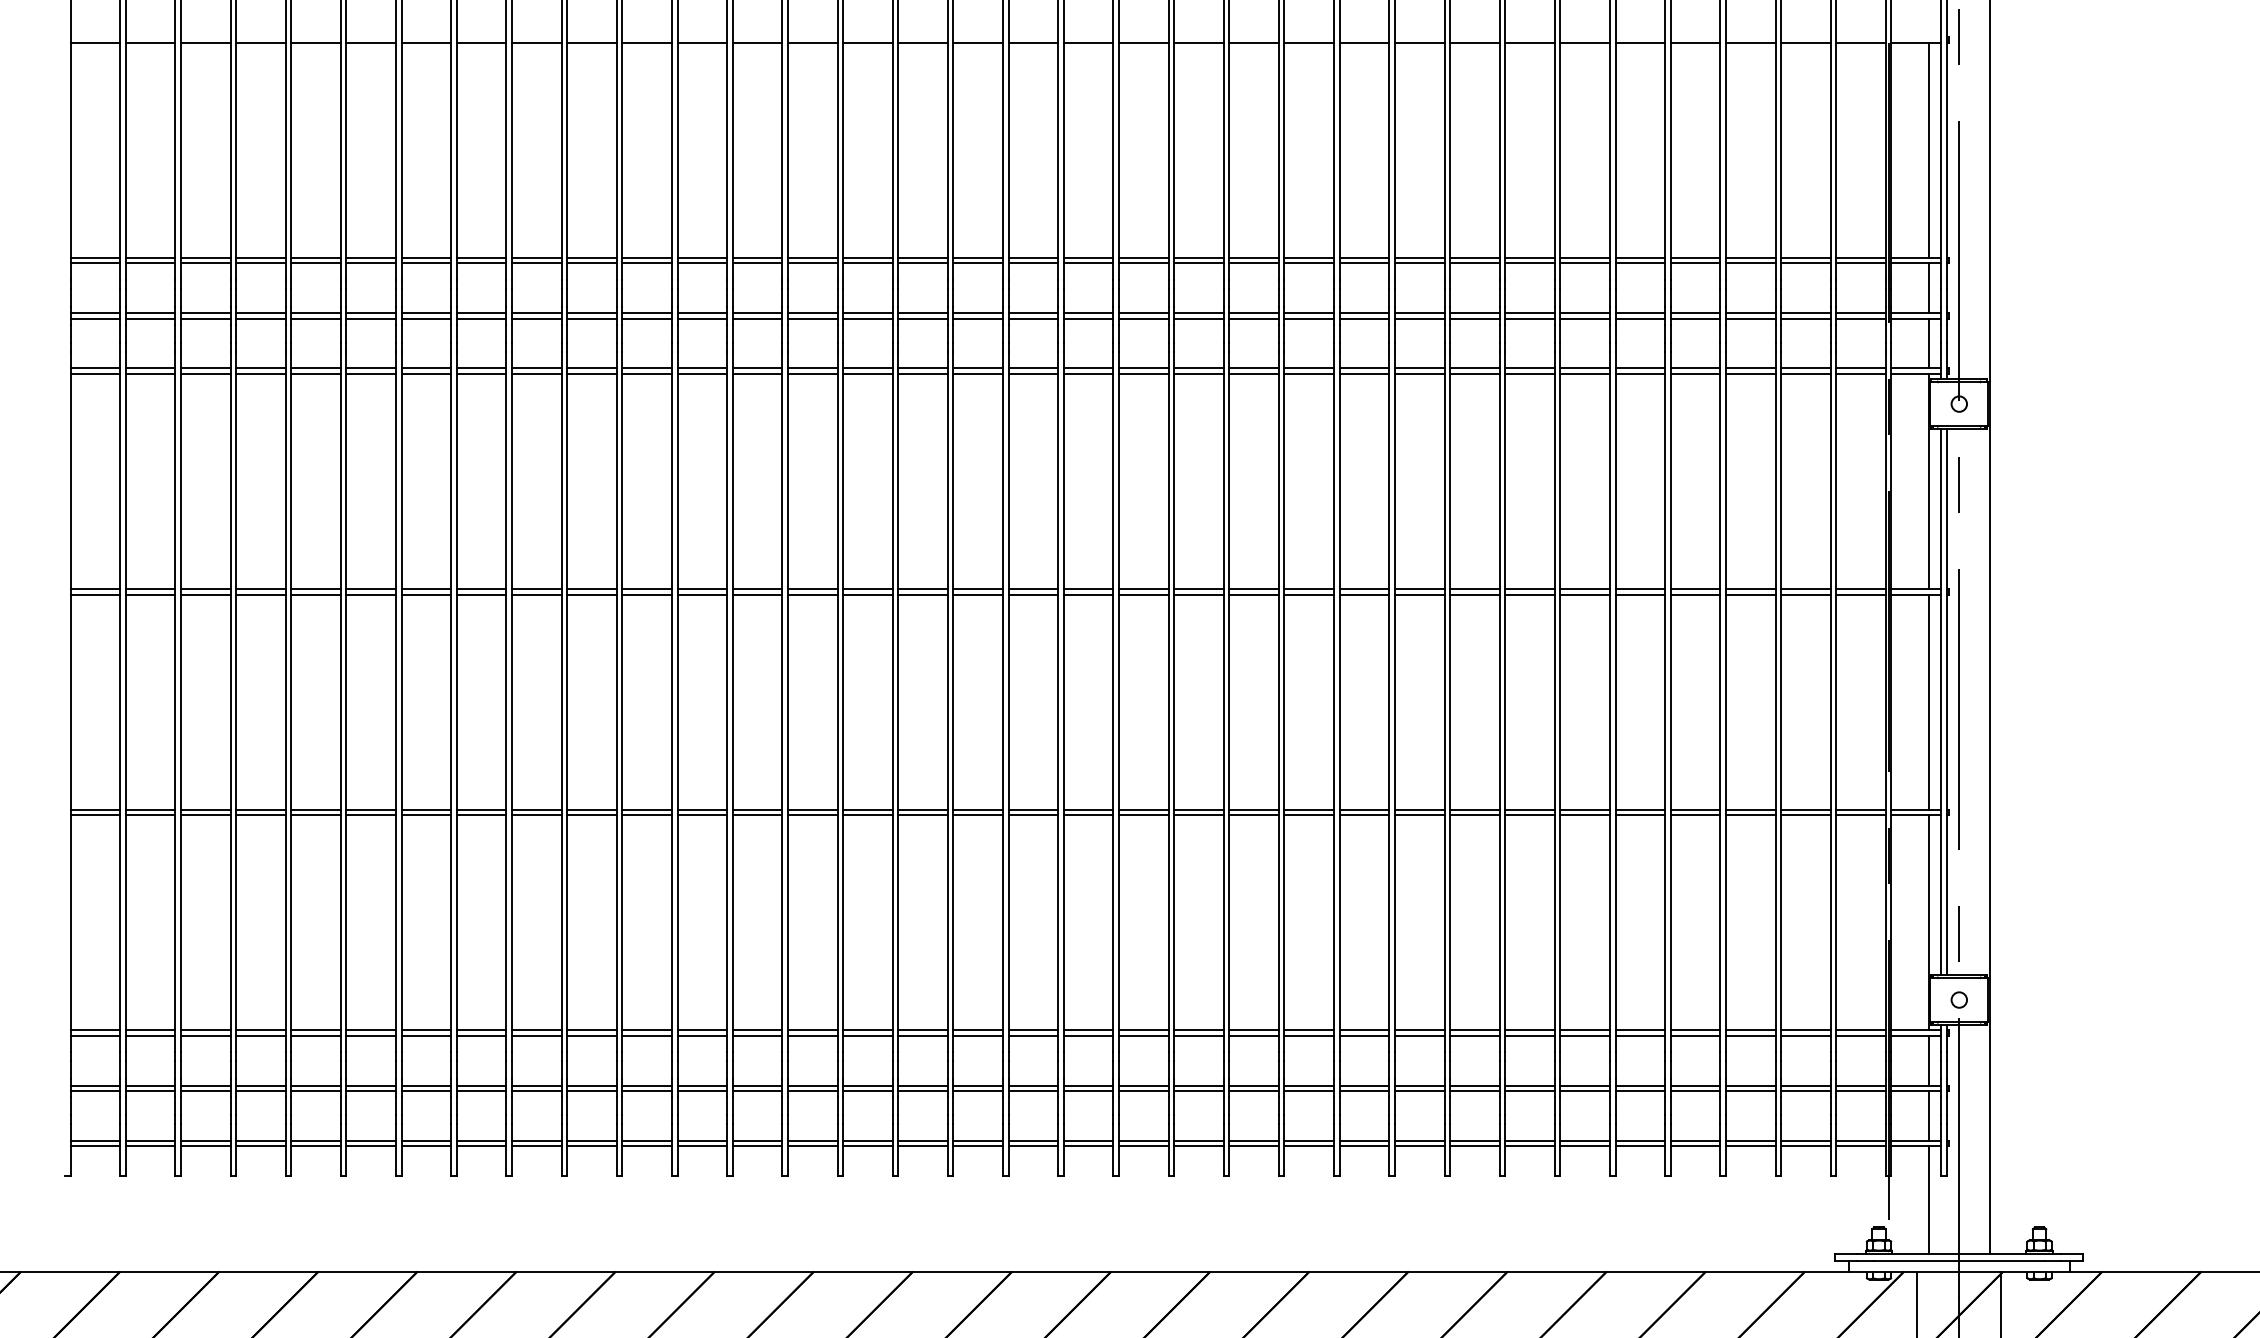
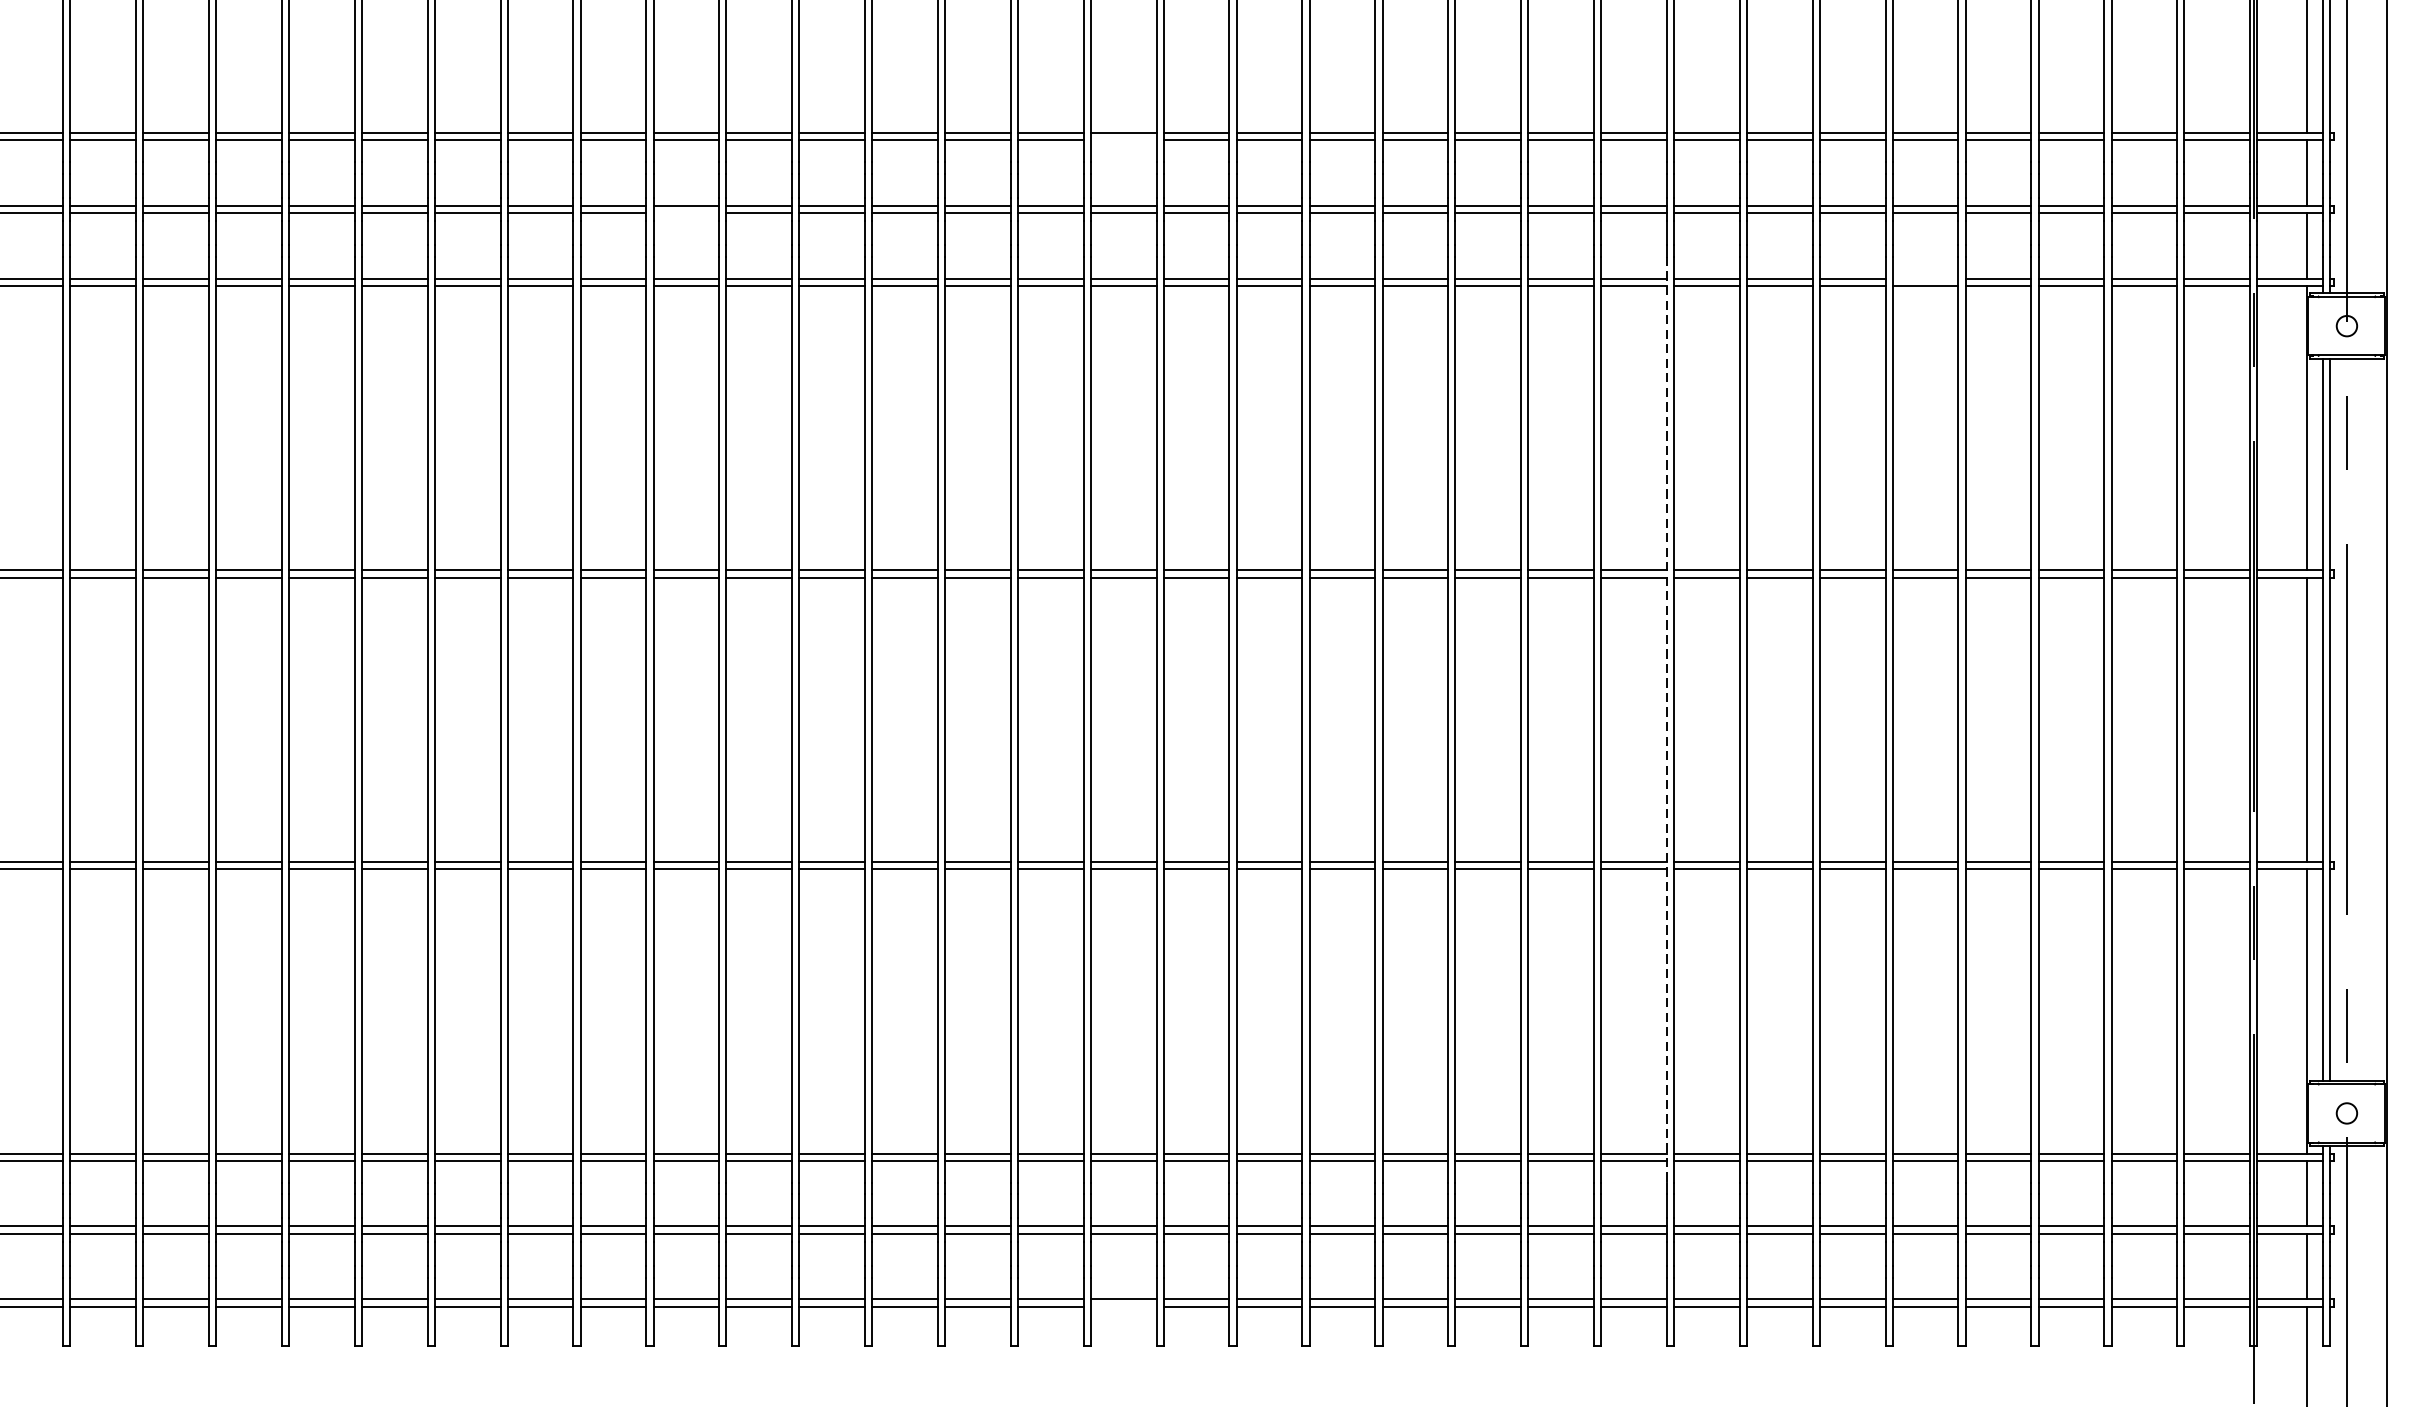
line: (1033, 263) -> (1123, 140), removed
line: (702, 318) -> (686, 213), removed
line: (1640, 368) -> (1925, 279), removed
line: (1444, 702) -> (1666, 720), solid -> dashed
line: (1033, 1146) -> (1123, 1306), removed

